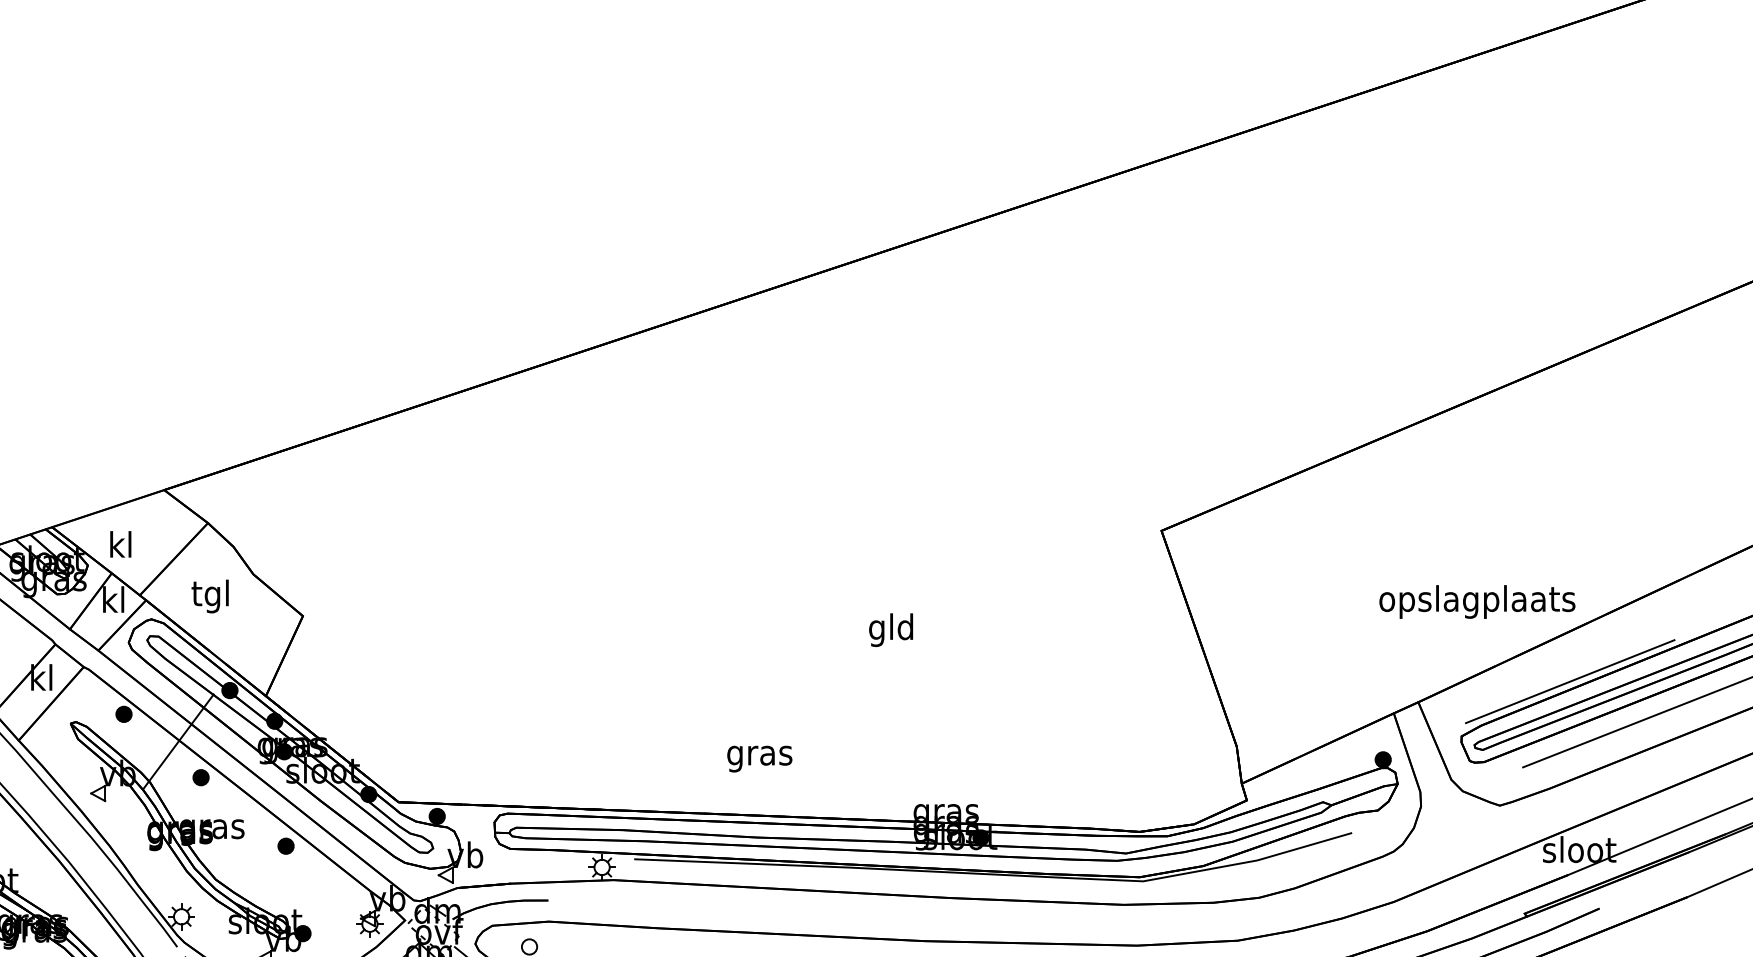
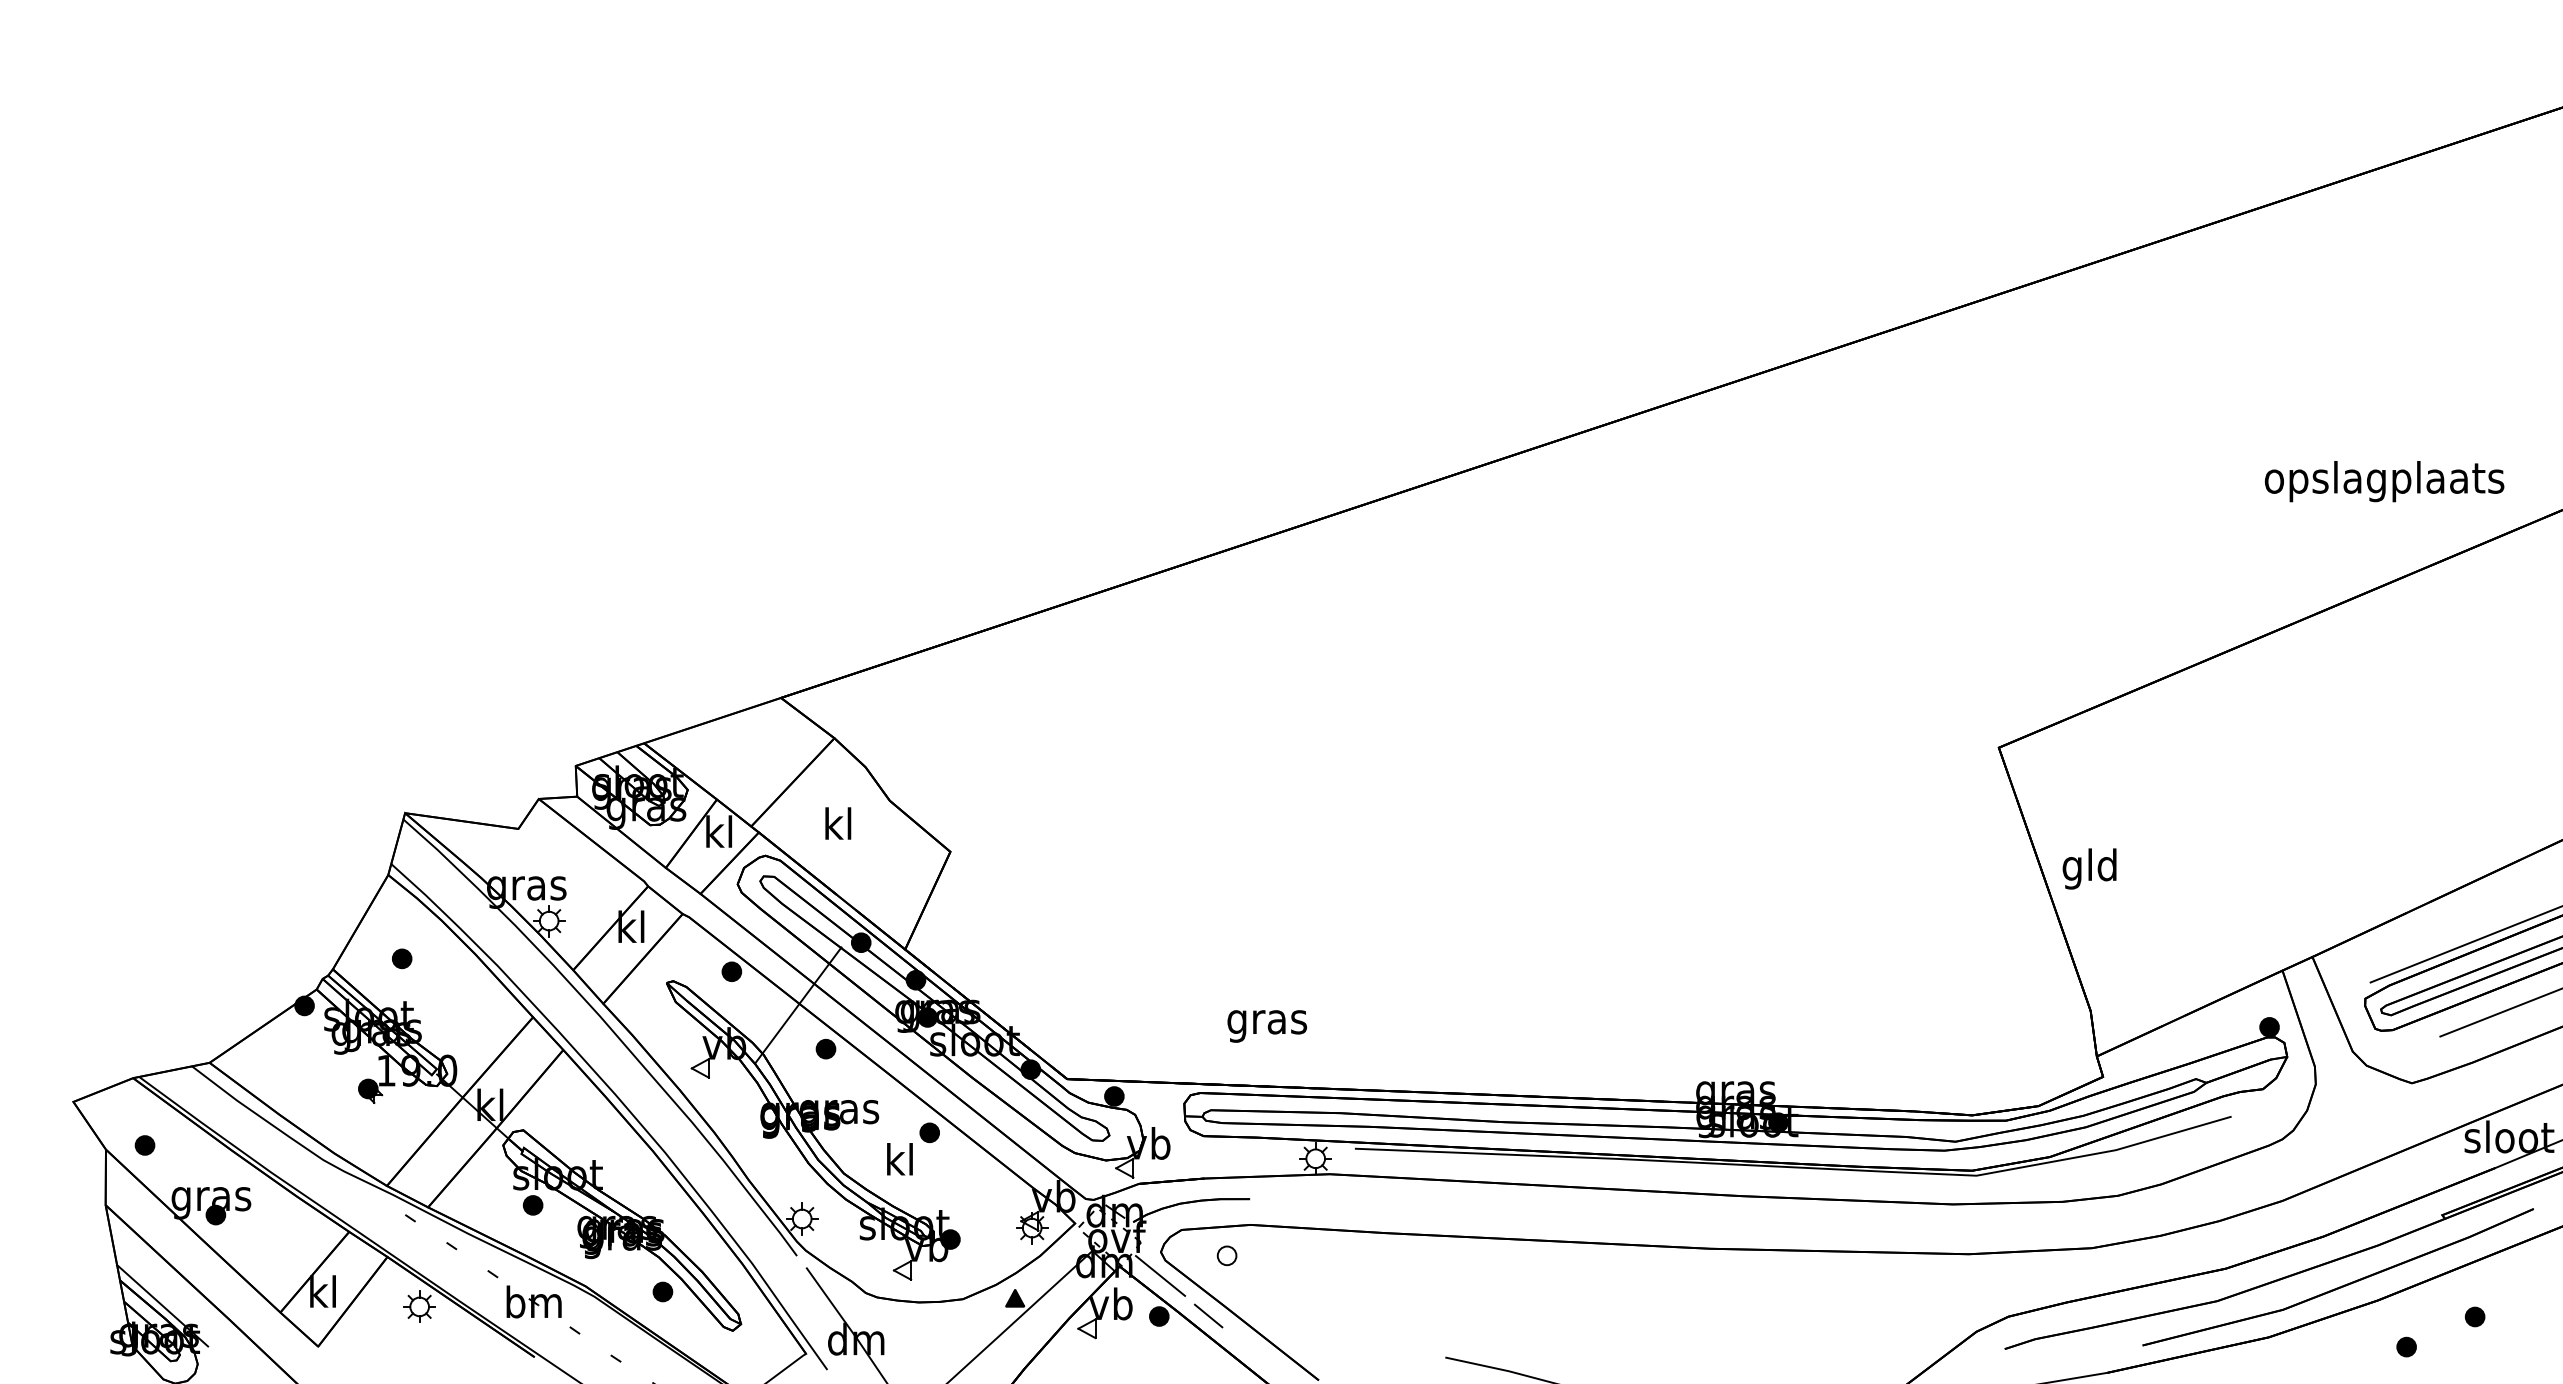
text: (120, 544) -> (899, 1159), moved
text: (209, 596) -> (836, 827), tgl -> kl
text: (1477, 601) -> (2384, 481), moved
text: (891, 629) -> (2089, 868), moved
text: (759, 759) -> (1267, 1026), moved

